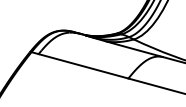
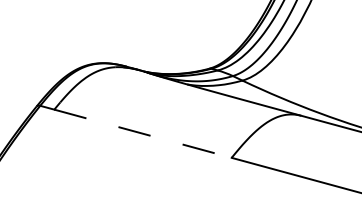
line: (83, 66) -> (142, 134), solid -> dashed

